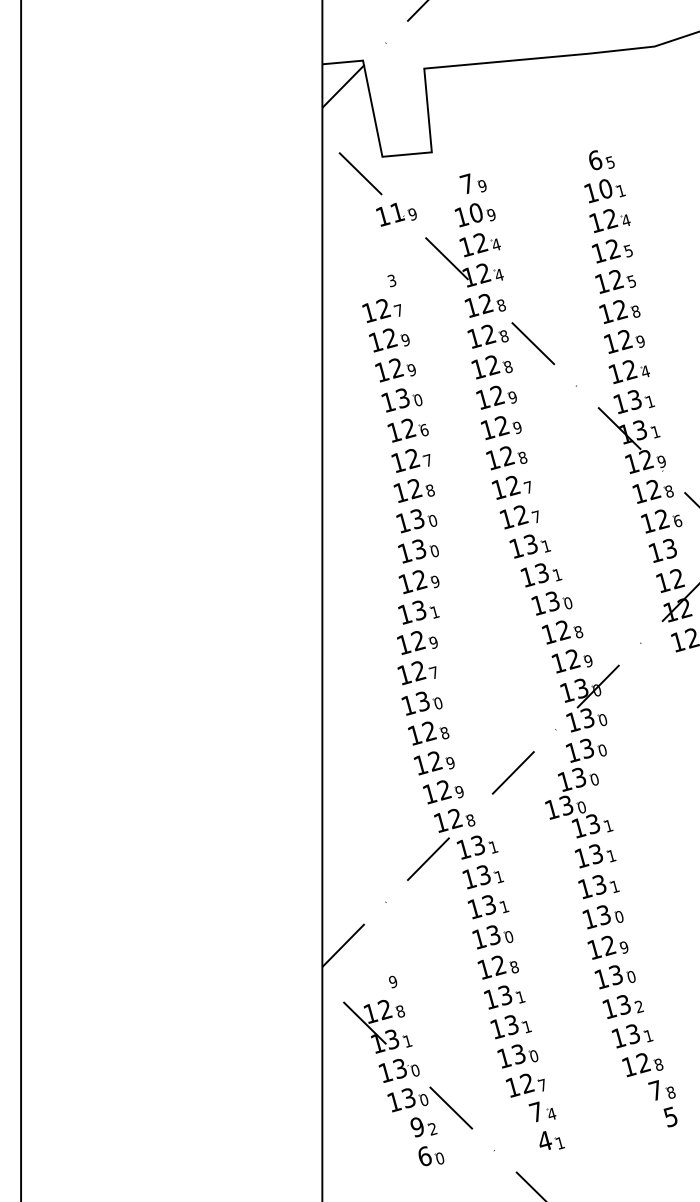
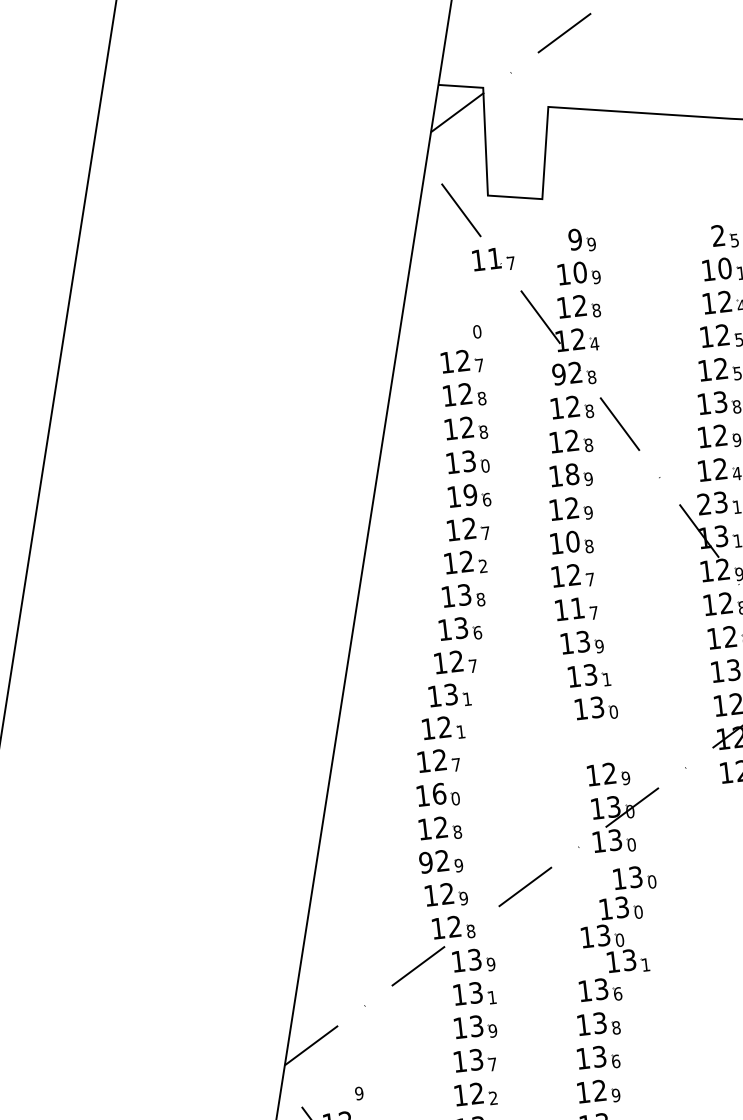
text: (594, 160) -> (717, 235), 6 -> 2
text: (466, 183) -> (574, 238), 7 -> 9
text: (412, 213) -> (510, 262), 9 -> 7
text: (496, 244) -> (596, 310), 4 -> 8
text: (391, 280) -> (476, 331), 3 -> 0
text: (471, 307) -> (559, 374), 12 -> 92
text: (620, 310) -> (720, 402), 12 -> 13
text: (405, 340) -> (481, 399), 9 -> 8
text: (411, 370) -> (483, 432), 9 -> 8
text: (497, 395) -> (572, 474), 12 -> 18
text: (619, 404) -> (703, 504), 13 -> 23
text: (408, 428) -> (470, 495), 12 -> 19
text: (507, 456) -> (572, 542), 12 -> 10
text: (430, 490) -> (483, 566), 8 -> 2
text: (520, 515) -> (576, 608), 12 -> 11
text: (433, 520) -> (481, 599), 0 -> 8
text: (546, 546) -> (599, 646), 1 -> 9
text: (434, 550) -> (477, 632), 0 -> 6
text: (434, 581) -> (472, 665), 9 -> 7
part: (562, 632) -> (602, 742), removed
text: (433, 642) -> (460, 731), 9 -> 1
text: (422, 701) -> (438, 793), 13 -> 16
text: (420, 765) -> (425, 863), 12 -> 92
part: (579, 788) -> (620, 919), moved
text: (493, 847) -> (491, 964), 1 -> 9
text: (611, 855) -> (617, 993), 1 -> 6
text: (615, 886) -> (616, 1027), 1 -> 8
text: (504, 906) -> (492, 1030), 1 -> 9
text: (619, 916) -> (616, 1060), 0 -> 6
text: (508, 936) -> (492, 1063), 0 -> 7
text: (514, 967) -> (493, 1098), 8 -> 2

